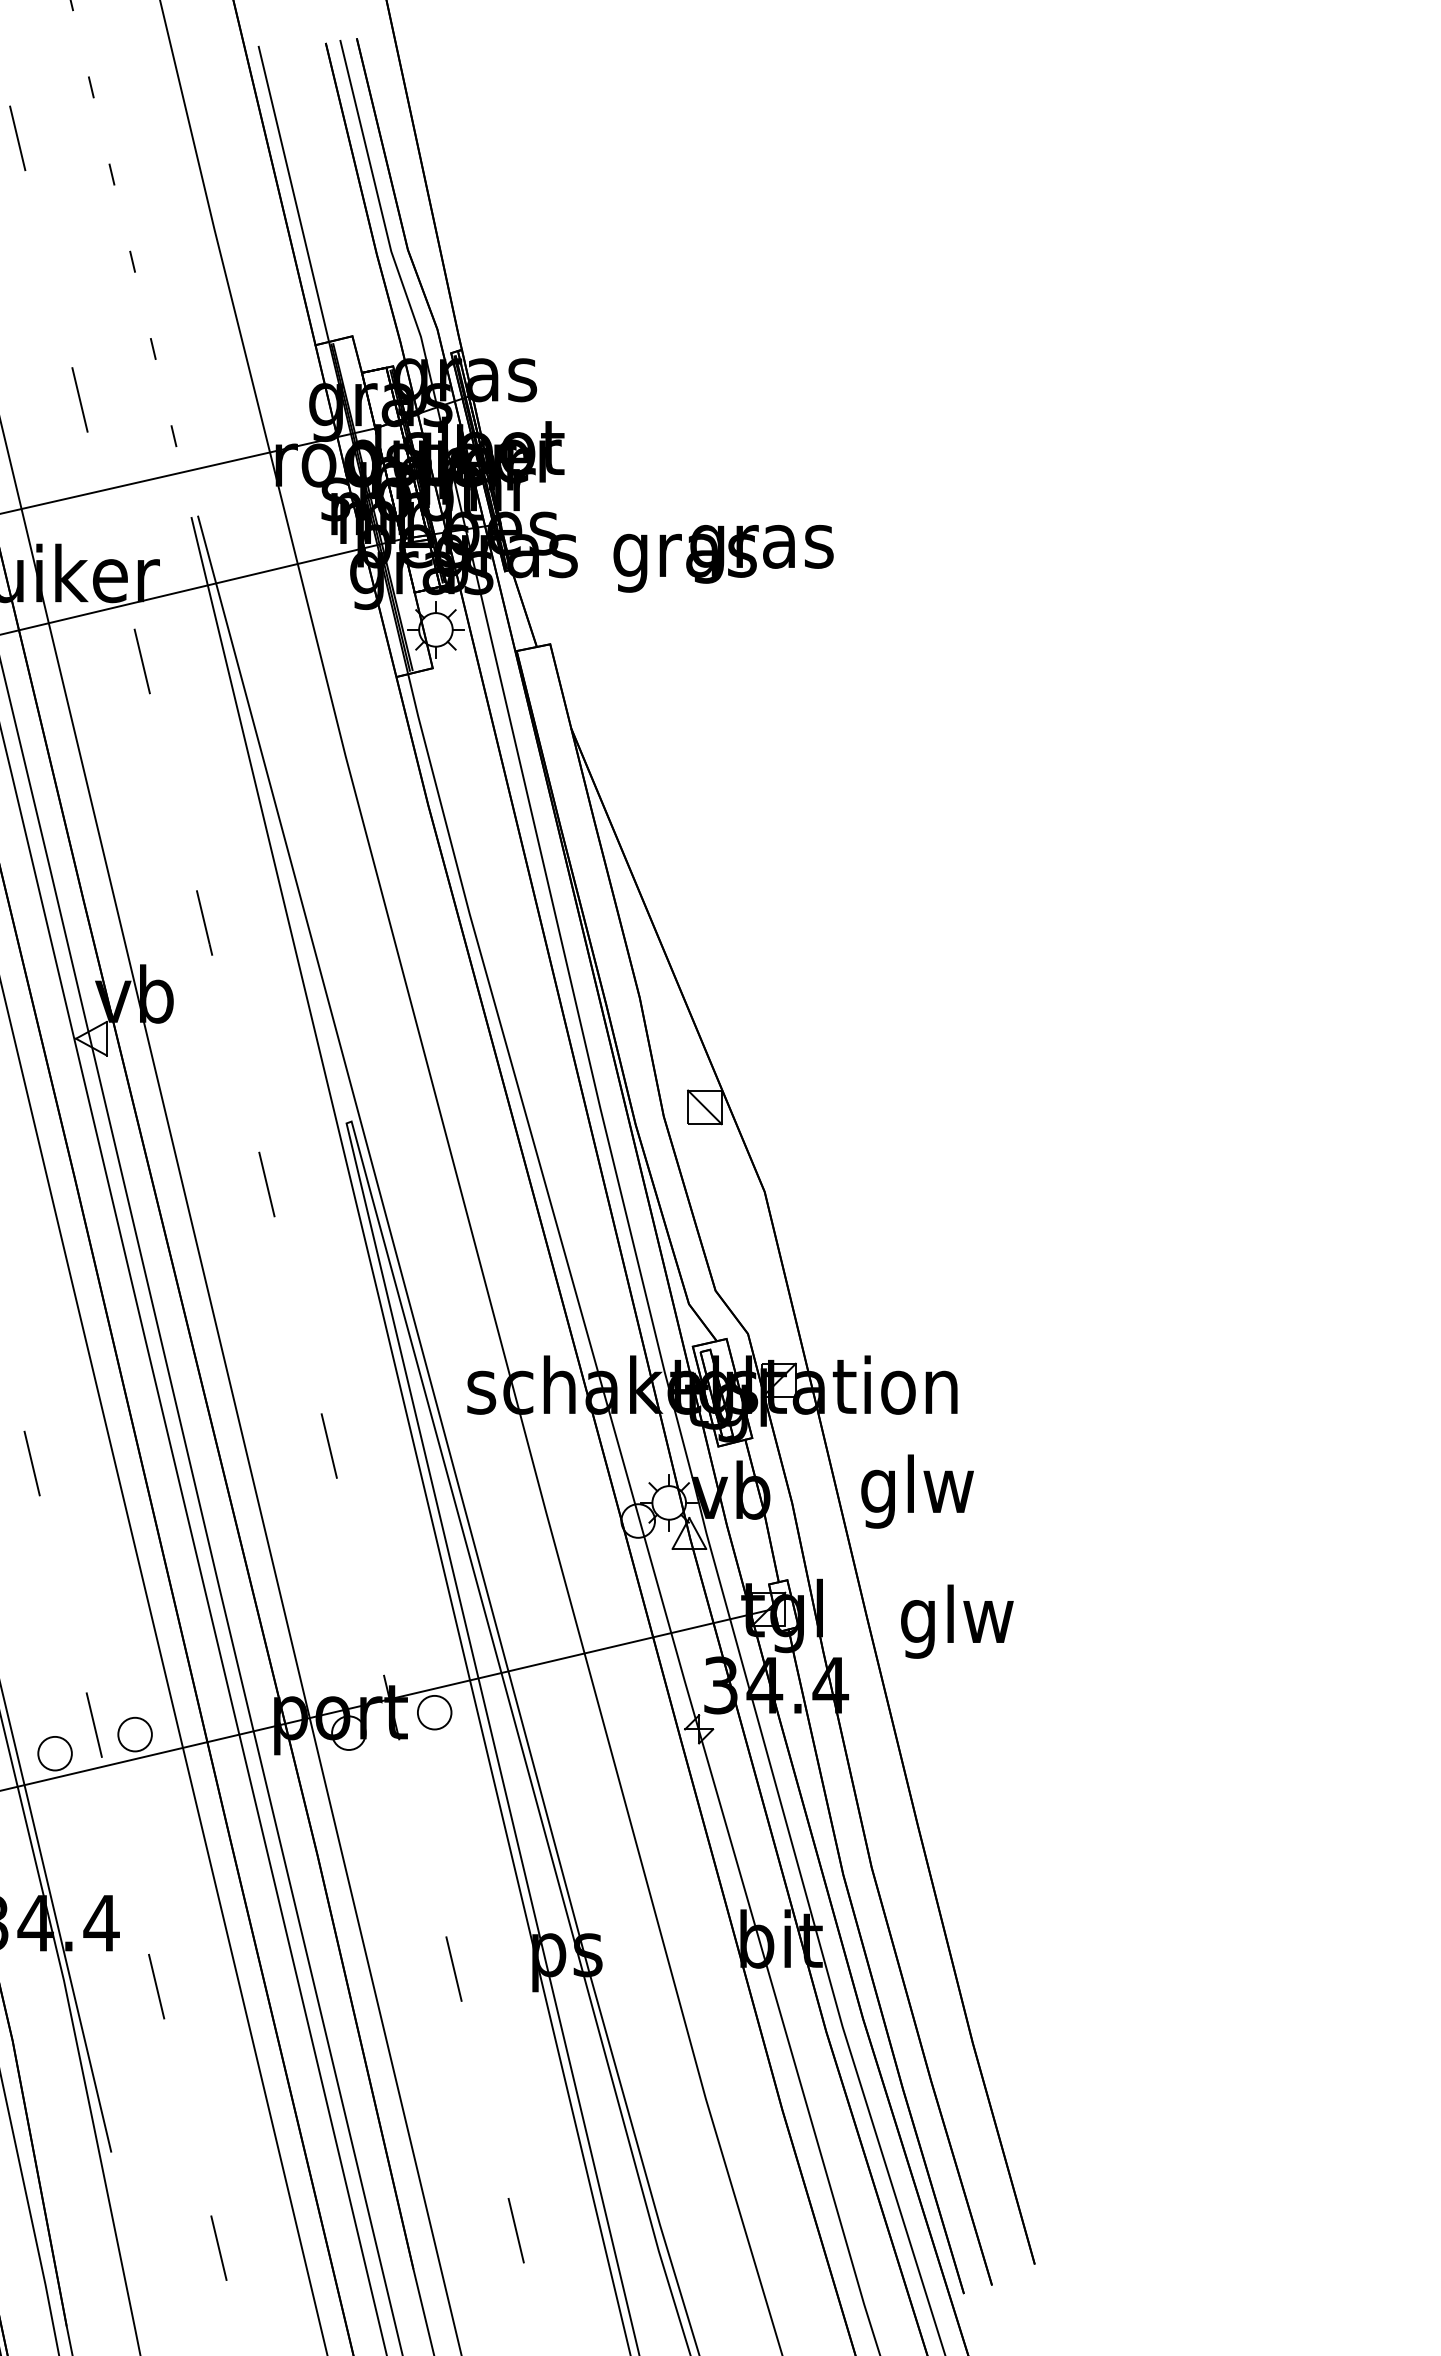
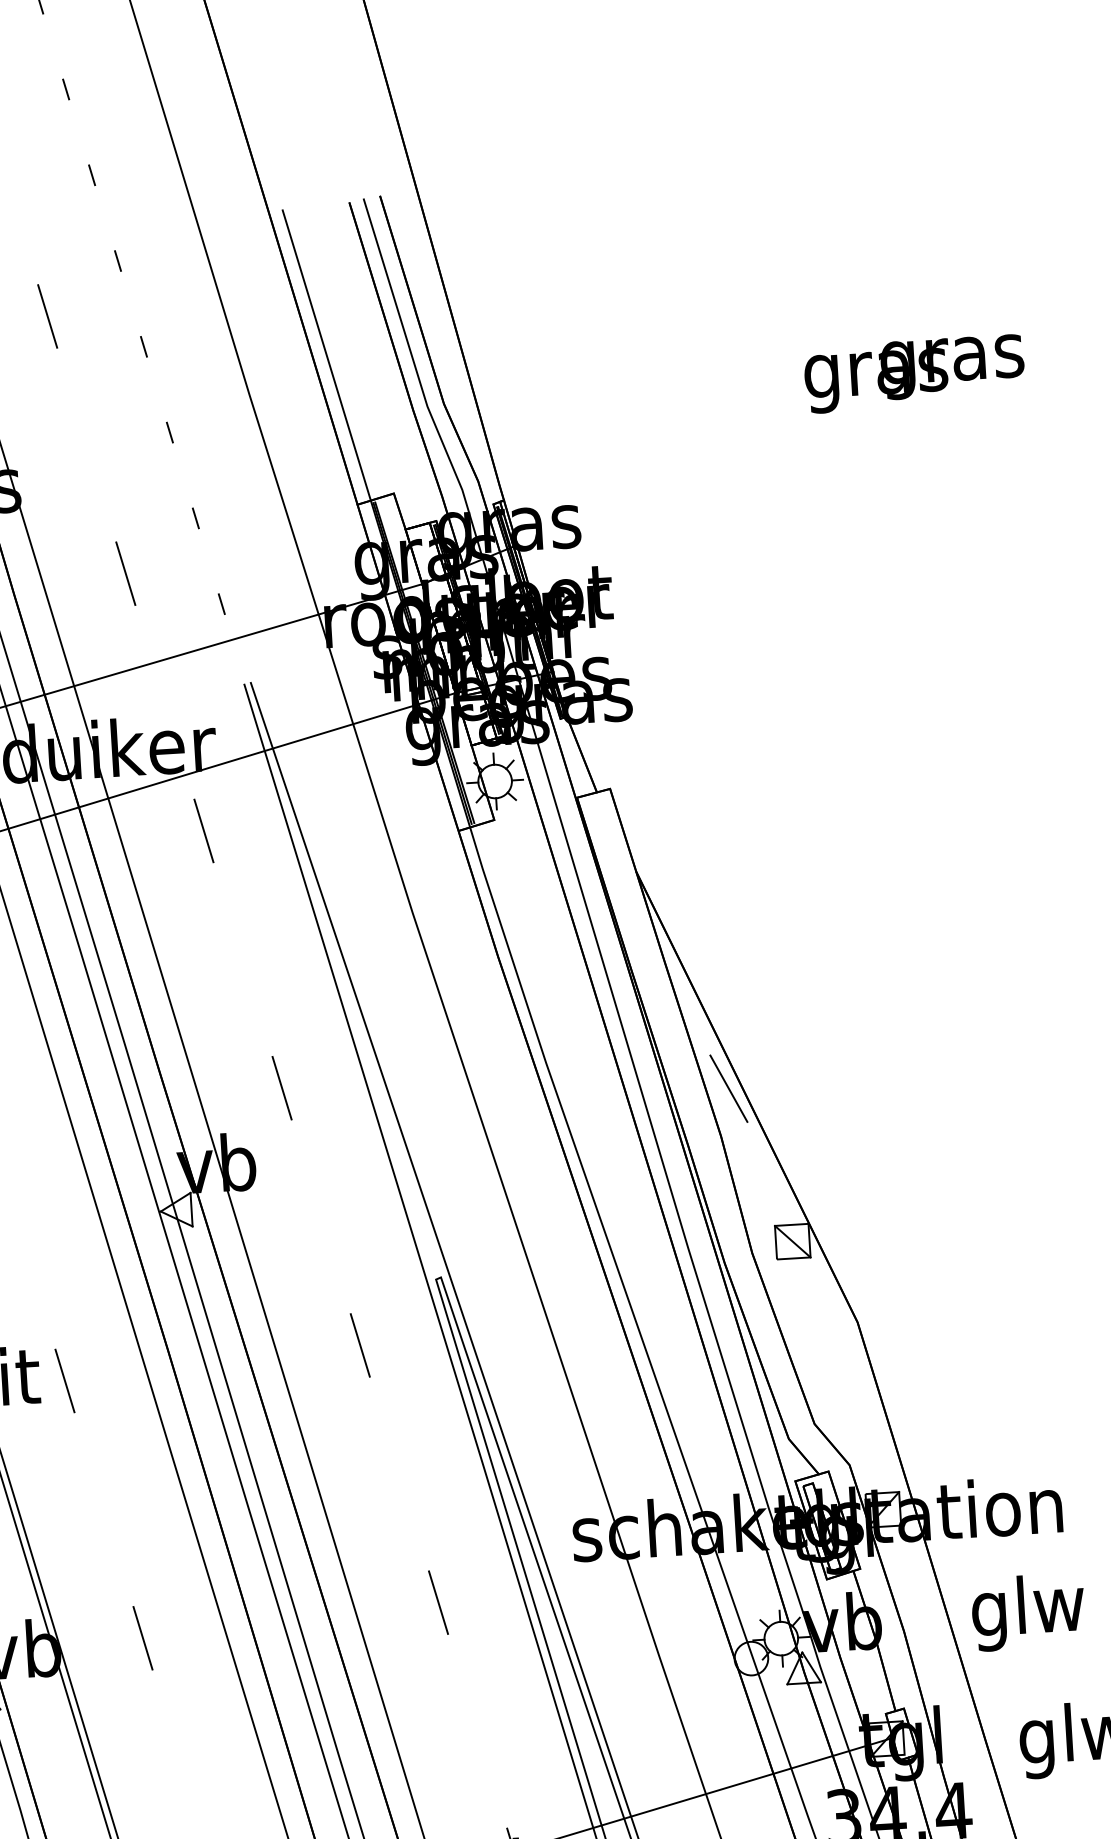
text: (723, 558) -> (914, 373), moved
line: (650, 950) -> (728, 1088), added

